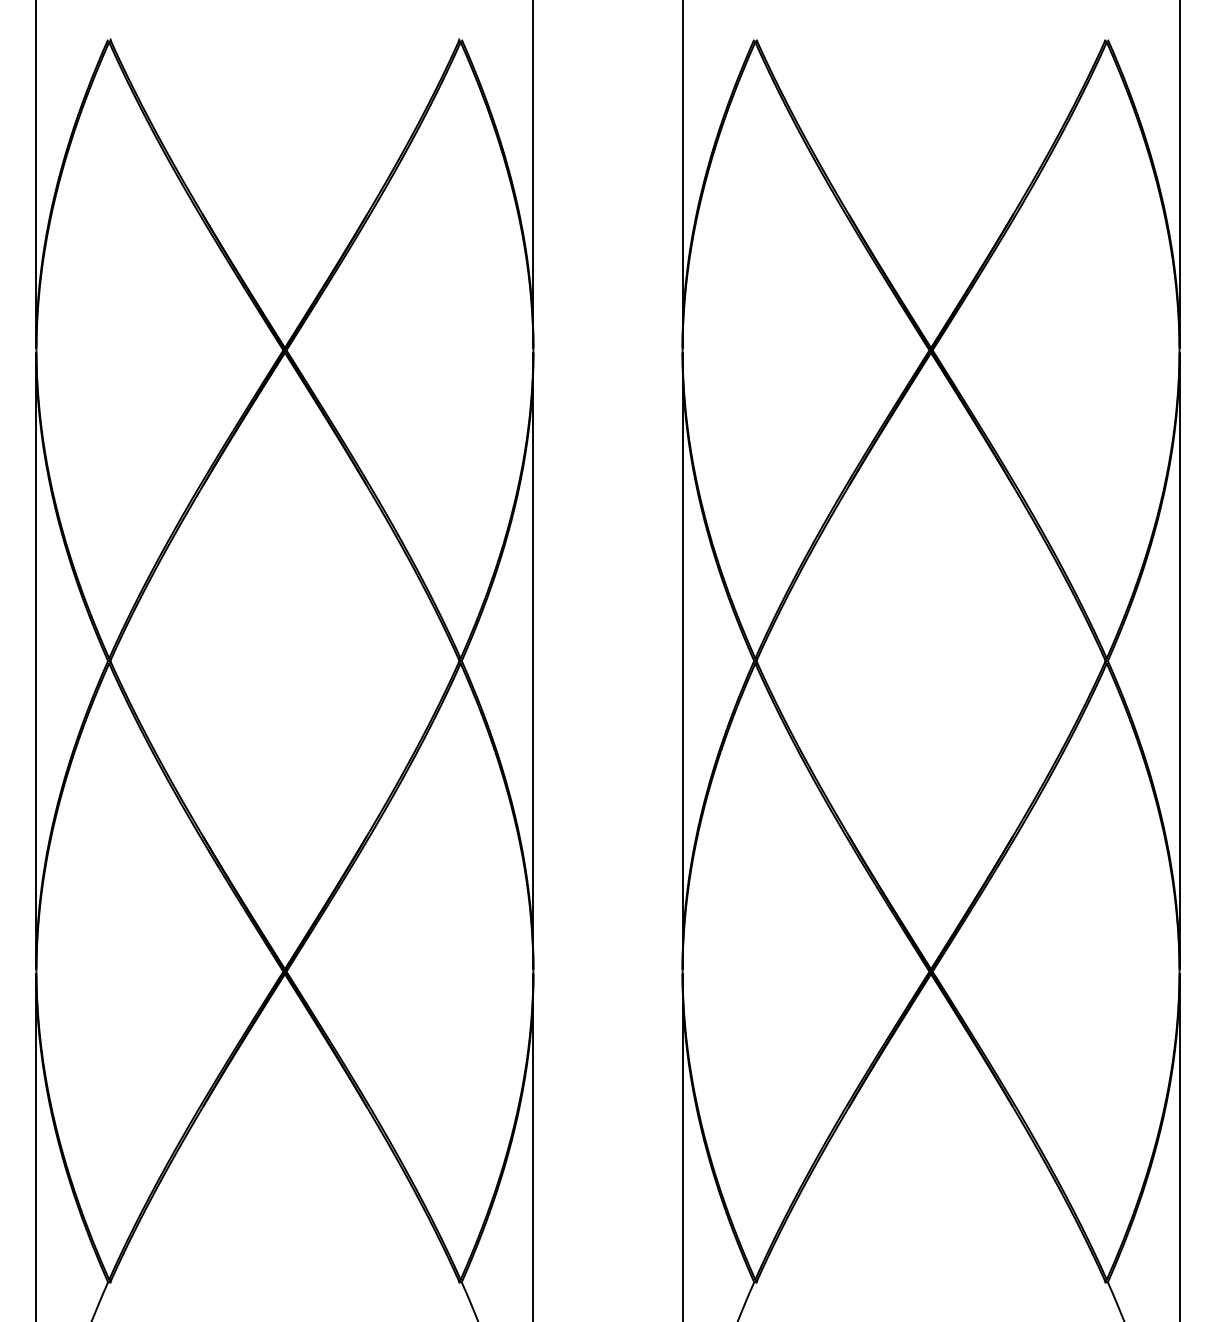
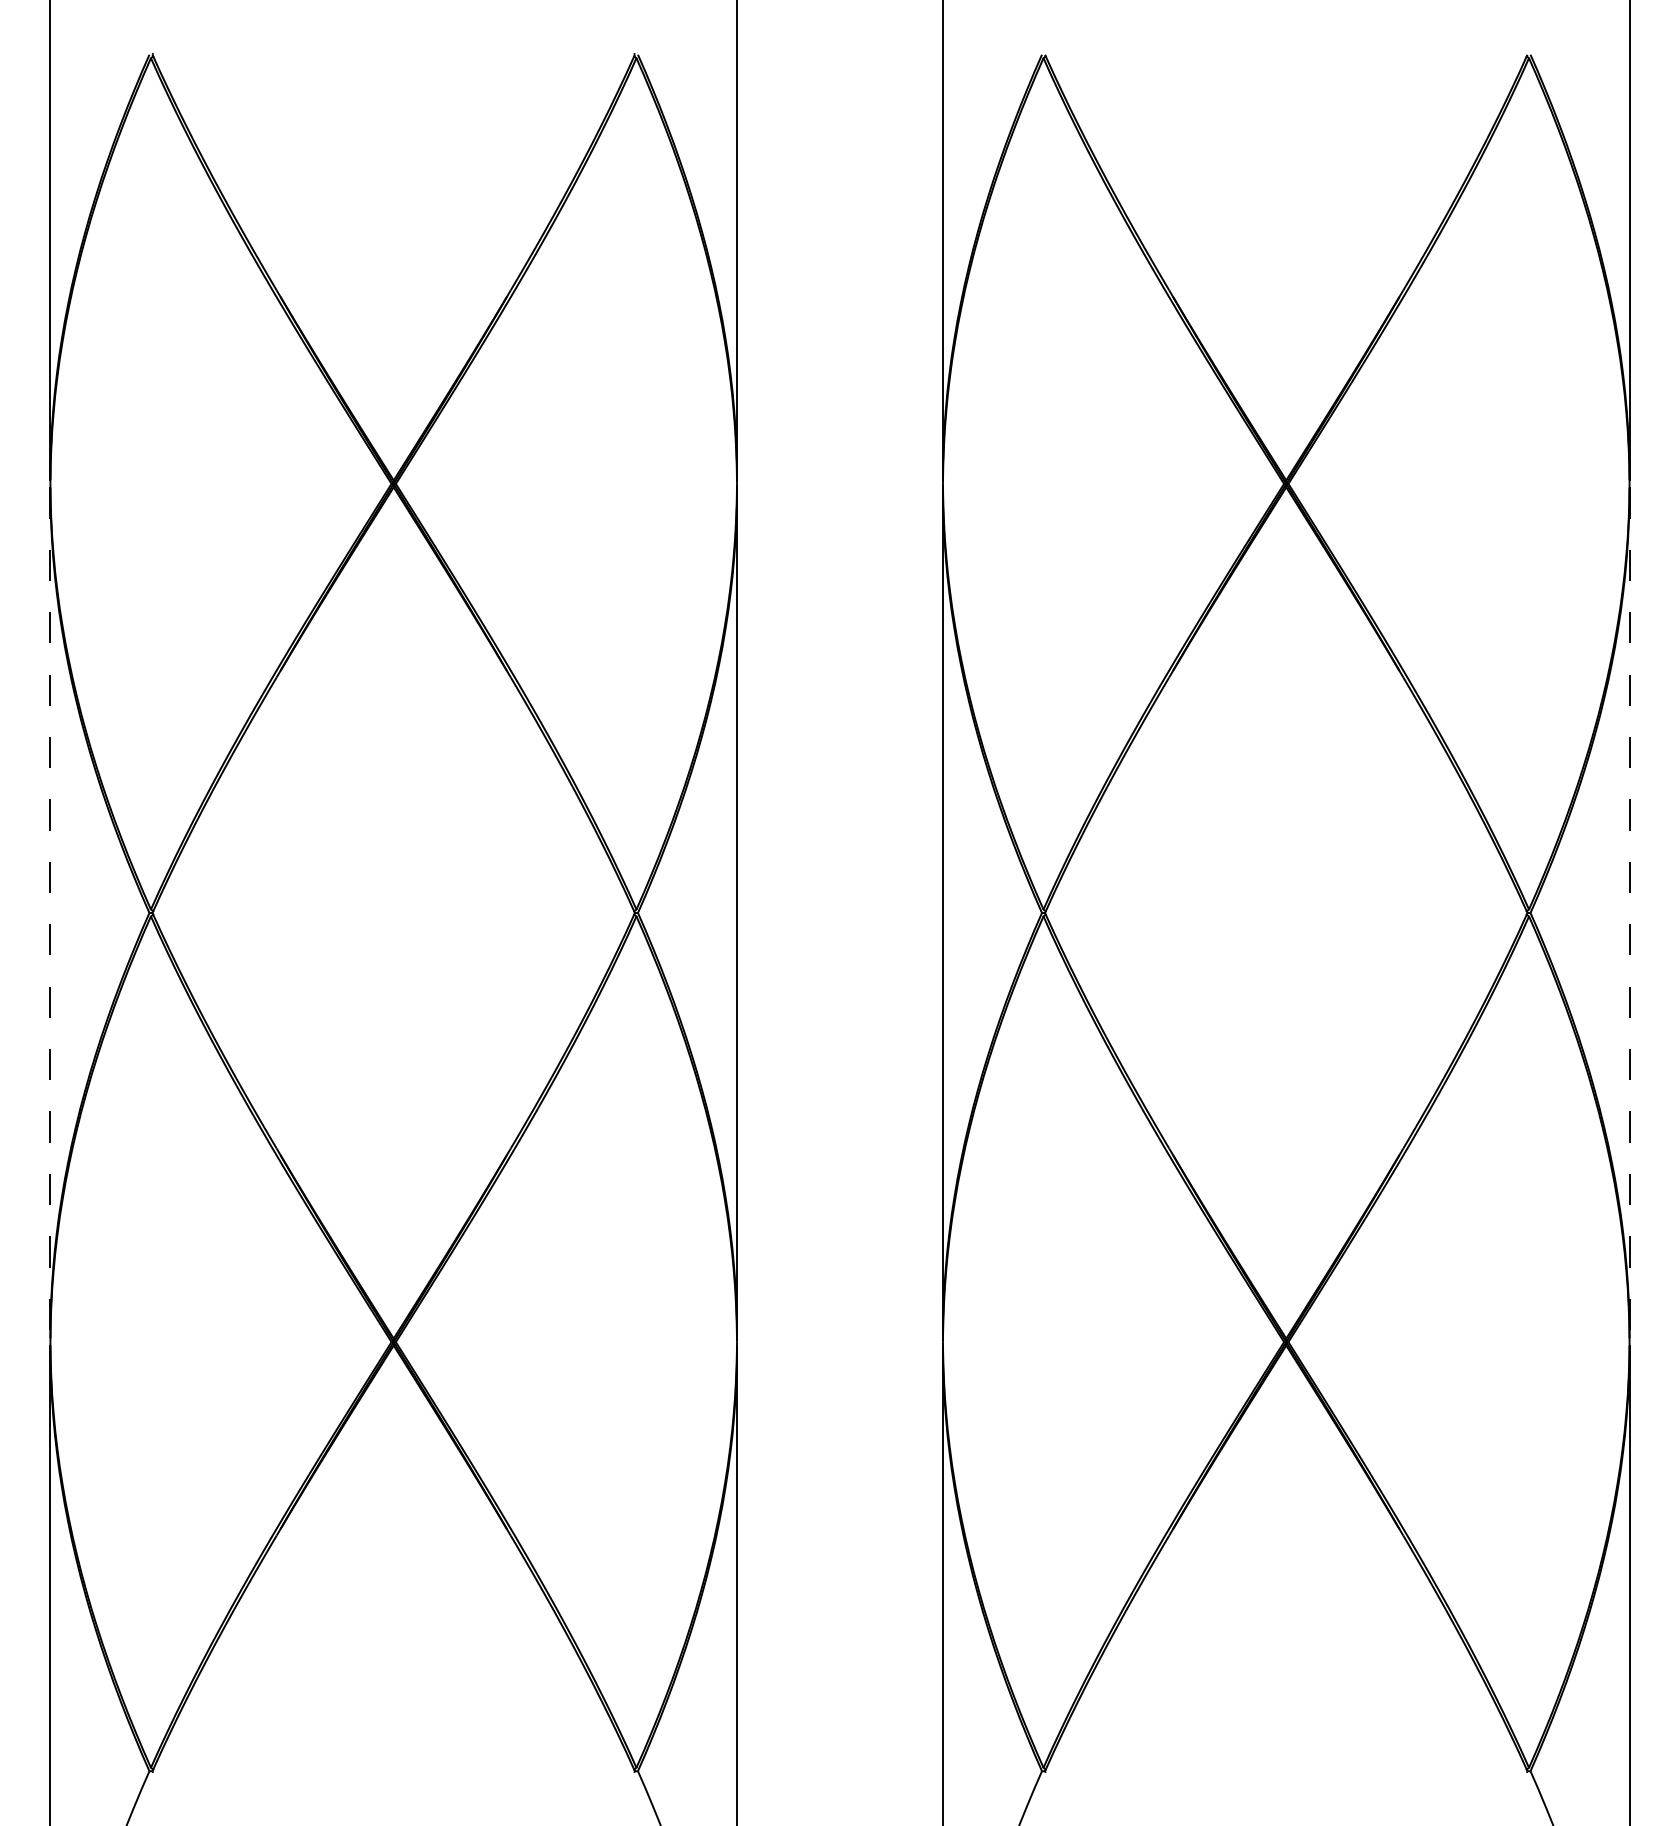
line: (36, 661) -> (50, 913), solid -> dashed
line: (1179, 661) -> (1629, 913), solid -> dashed

